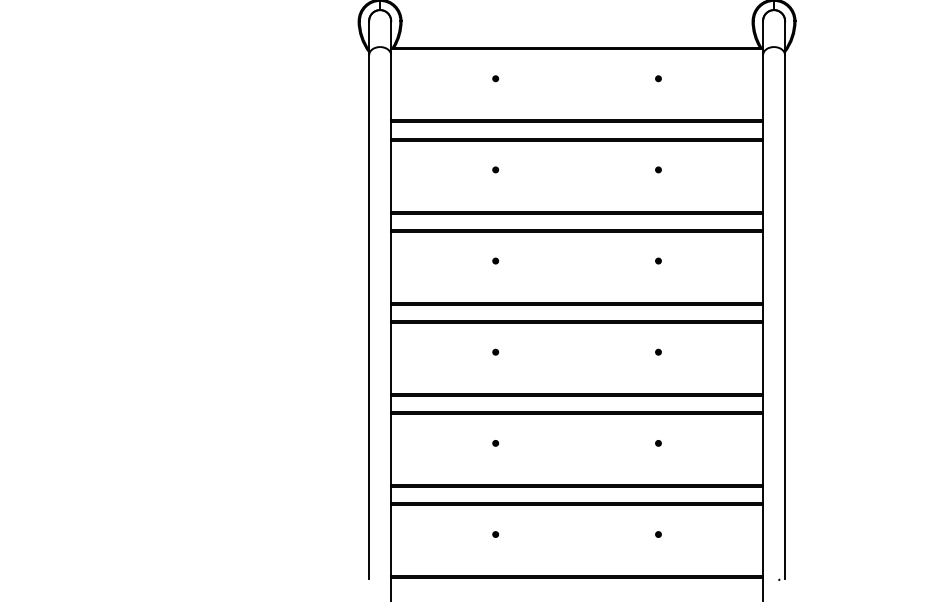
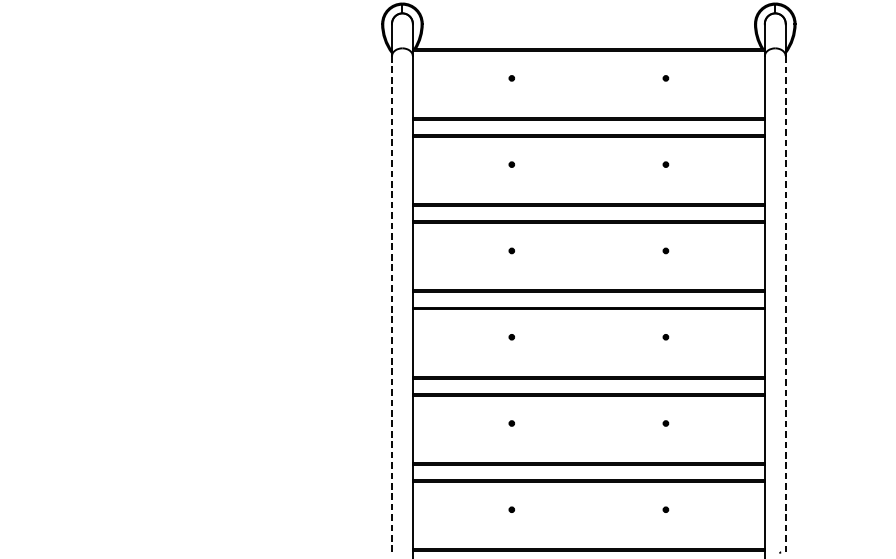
line: (785, 316) -> (786, 303), solid -> dashed
line: (369, 317) -> (392, 304), solid -> dashed

